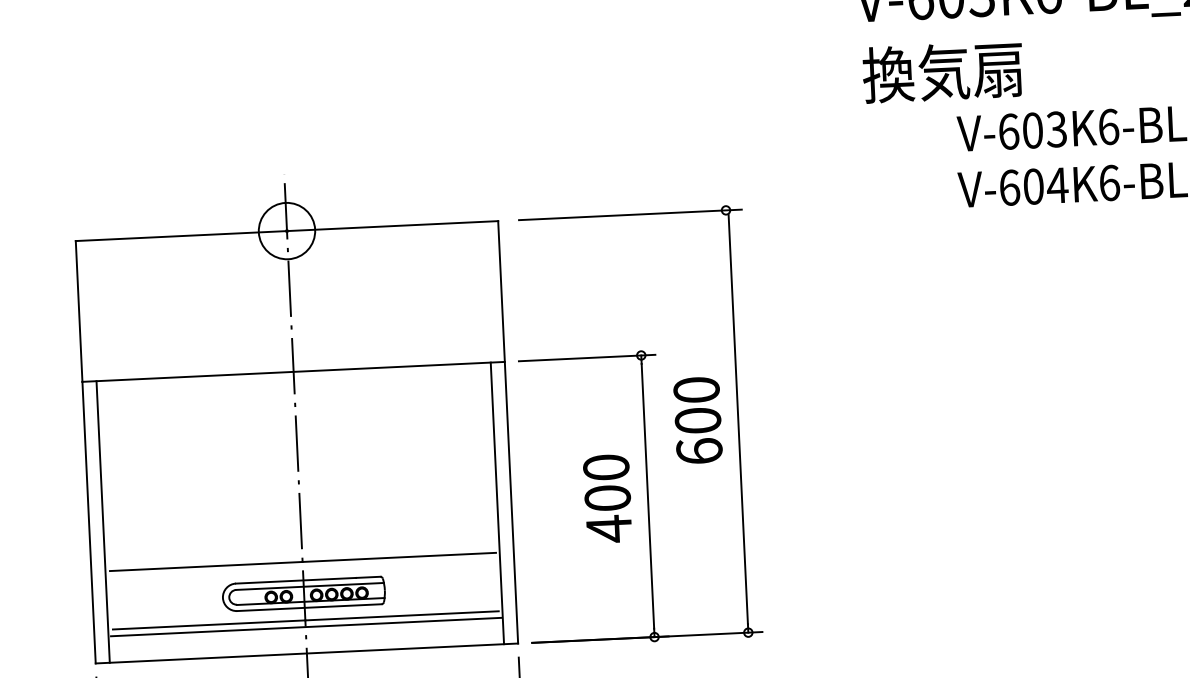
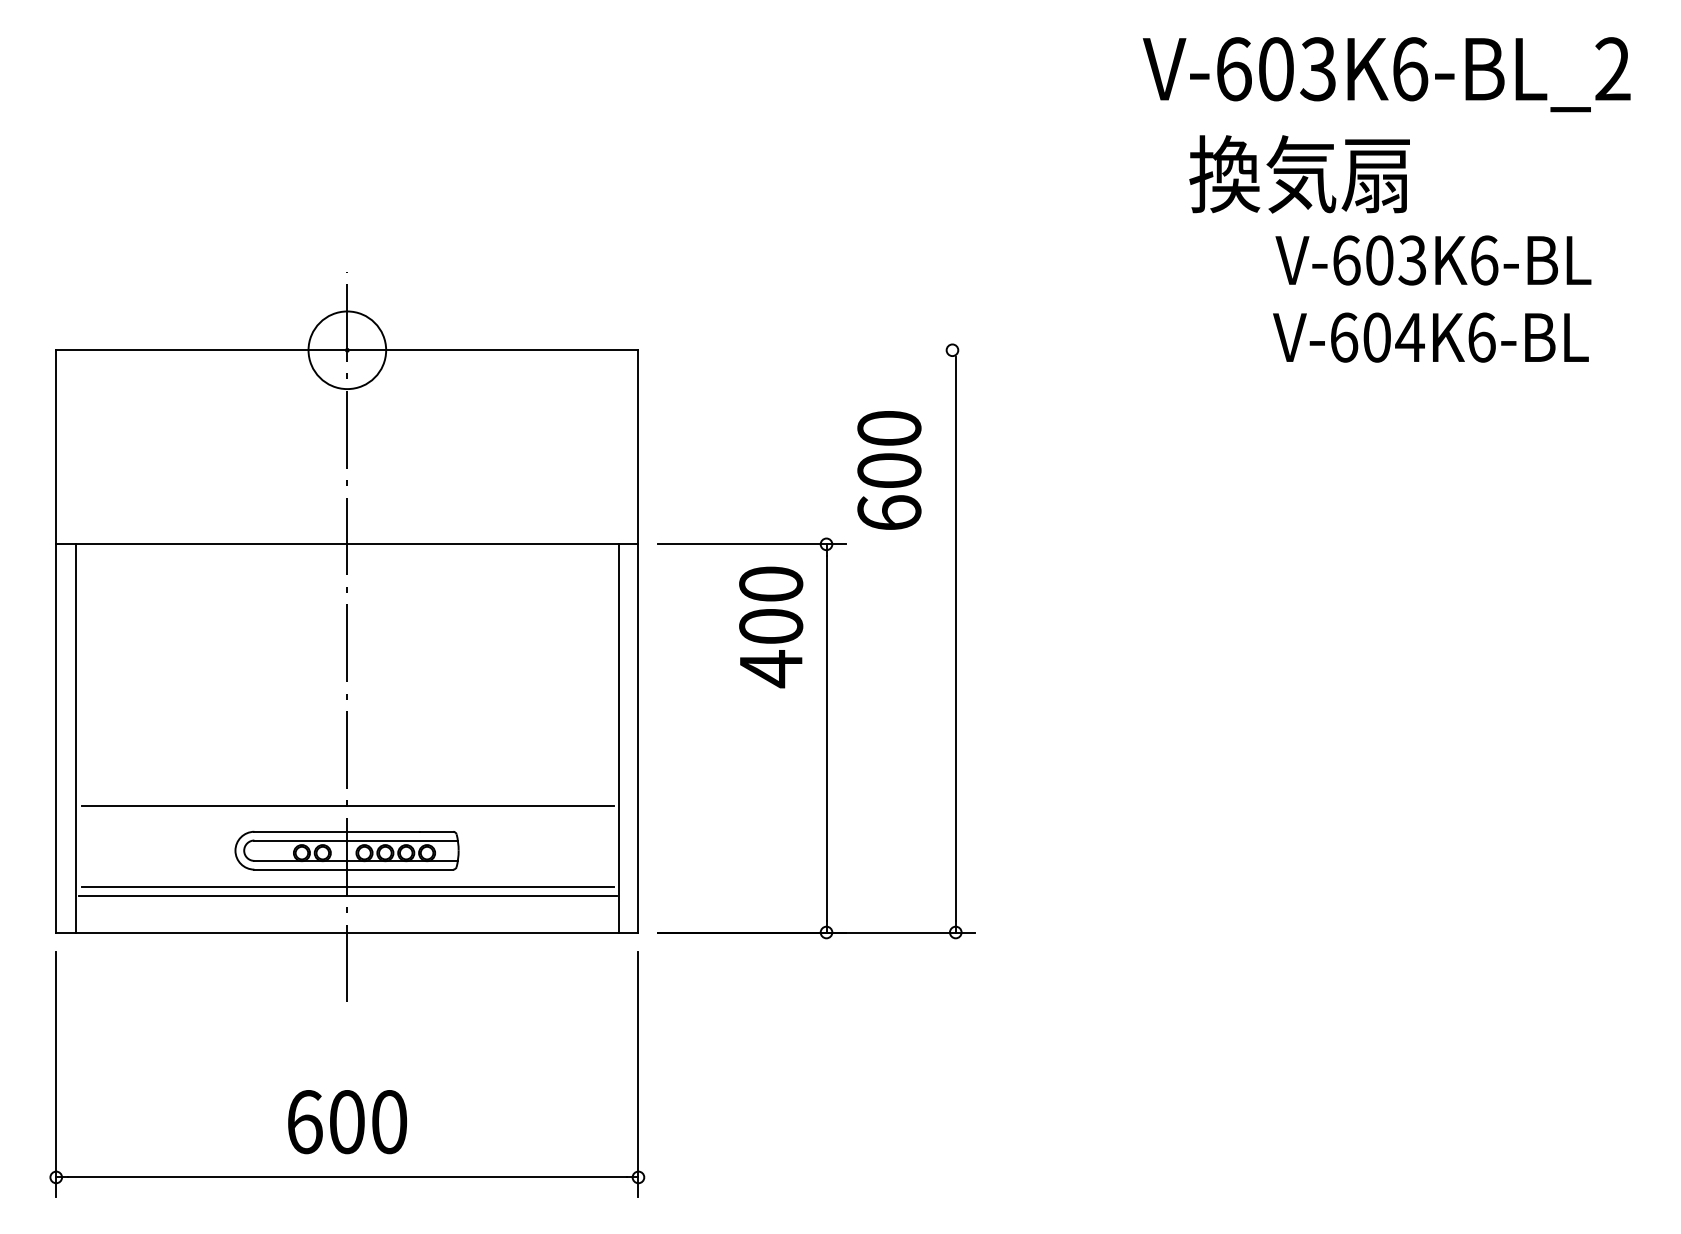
text: (942, 72) -> (1299, 174), moved
line: (630, 215) -> (820, 350), removed
text: (698, 420) -> (889, 470), moved
text: (608, 498) -> (771, 627), moved

